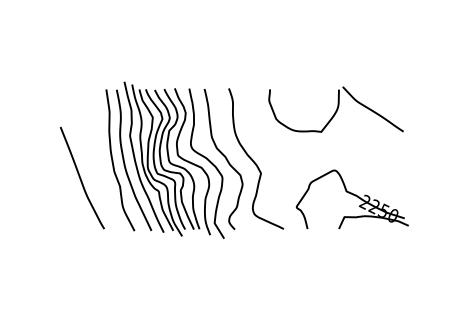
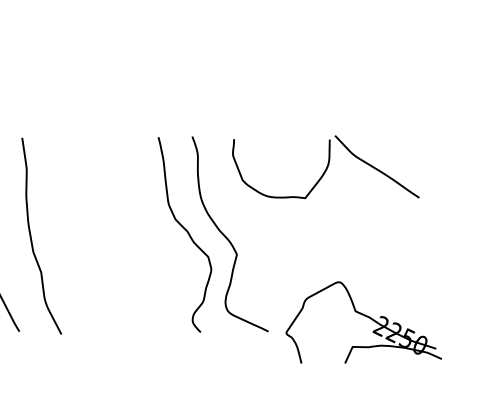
part: (335, 109) -> (324, 167), moved
part: (170, 159) -> (111, 235), removed
part: (351, 199) -> (362, 322), moved

